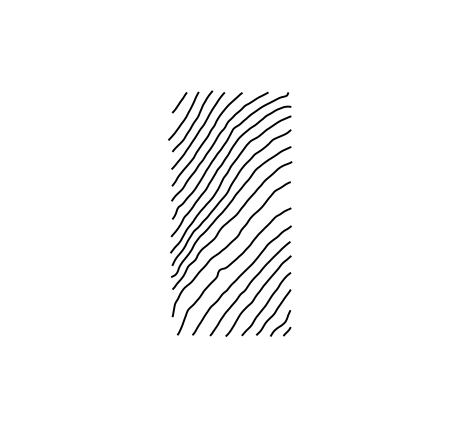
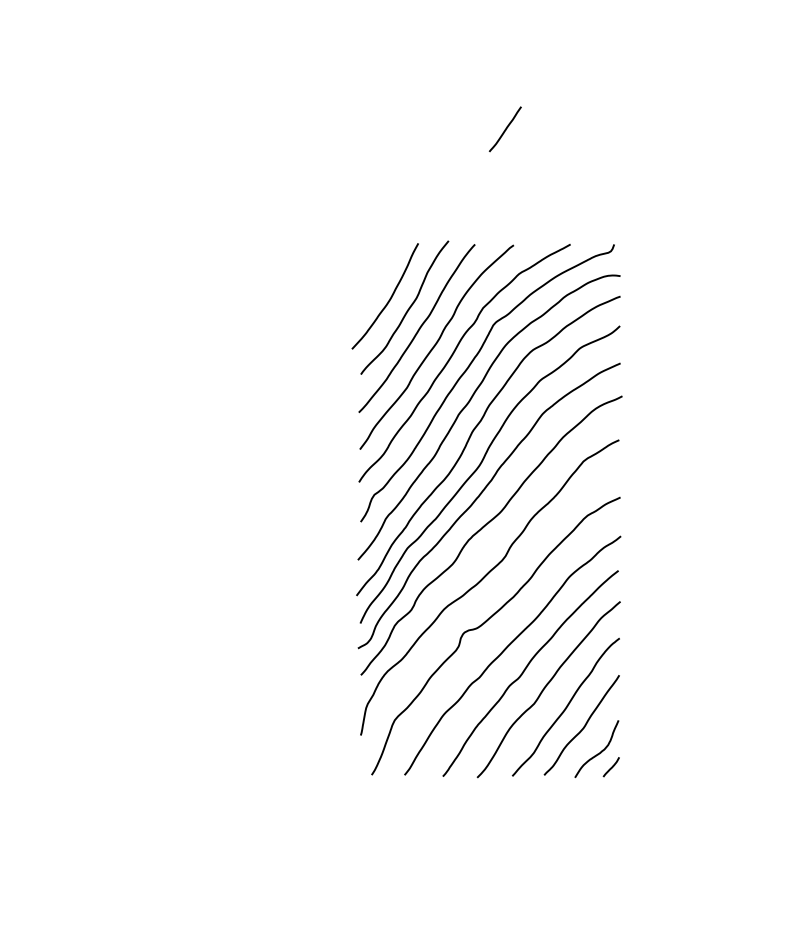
line: (179, 102) -> (505, 128), moved

